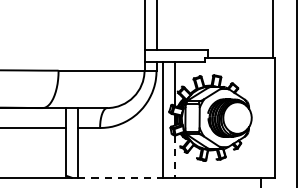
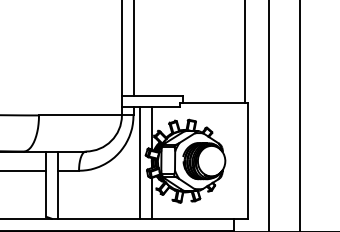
line: (175, 156) -> (151, 198), dashed -> solid
line: (120, 177) -> (98, 218), dashed -> solid

